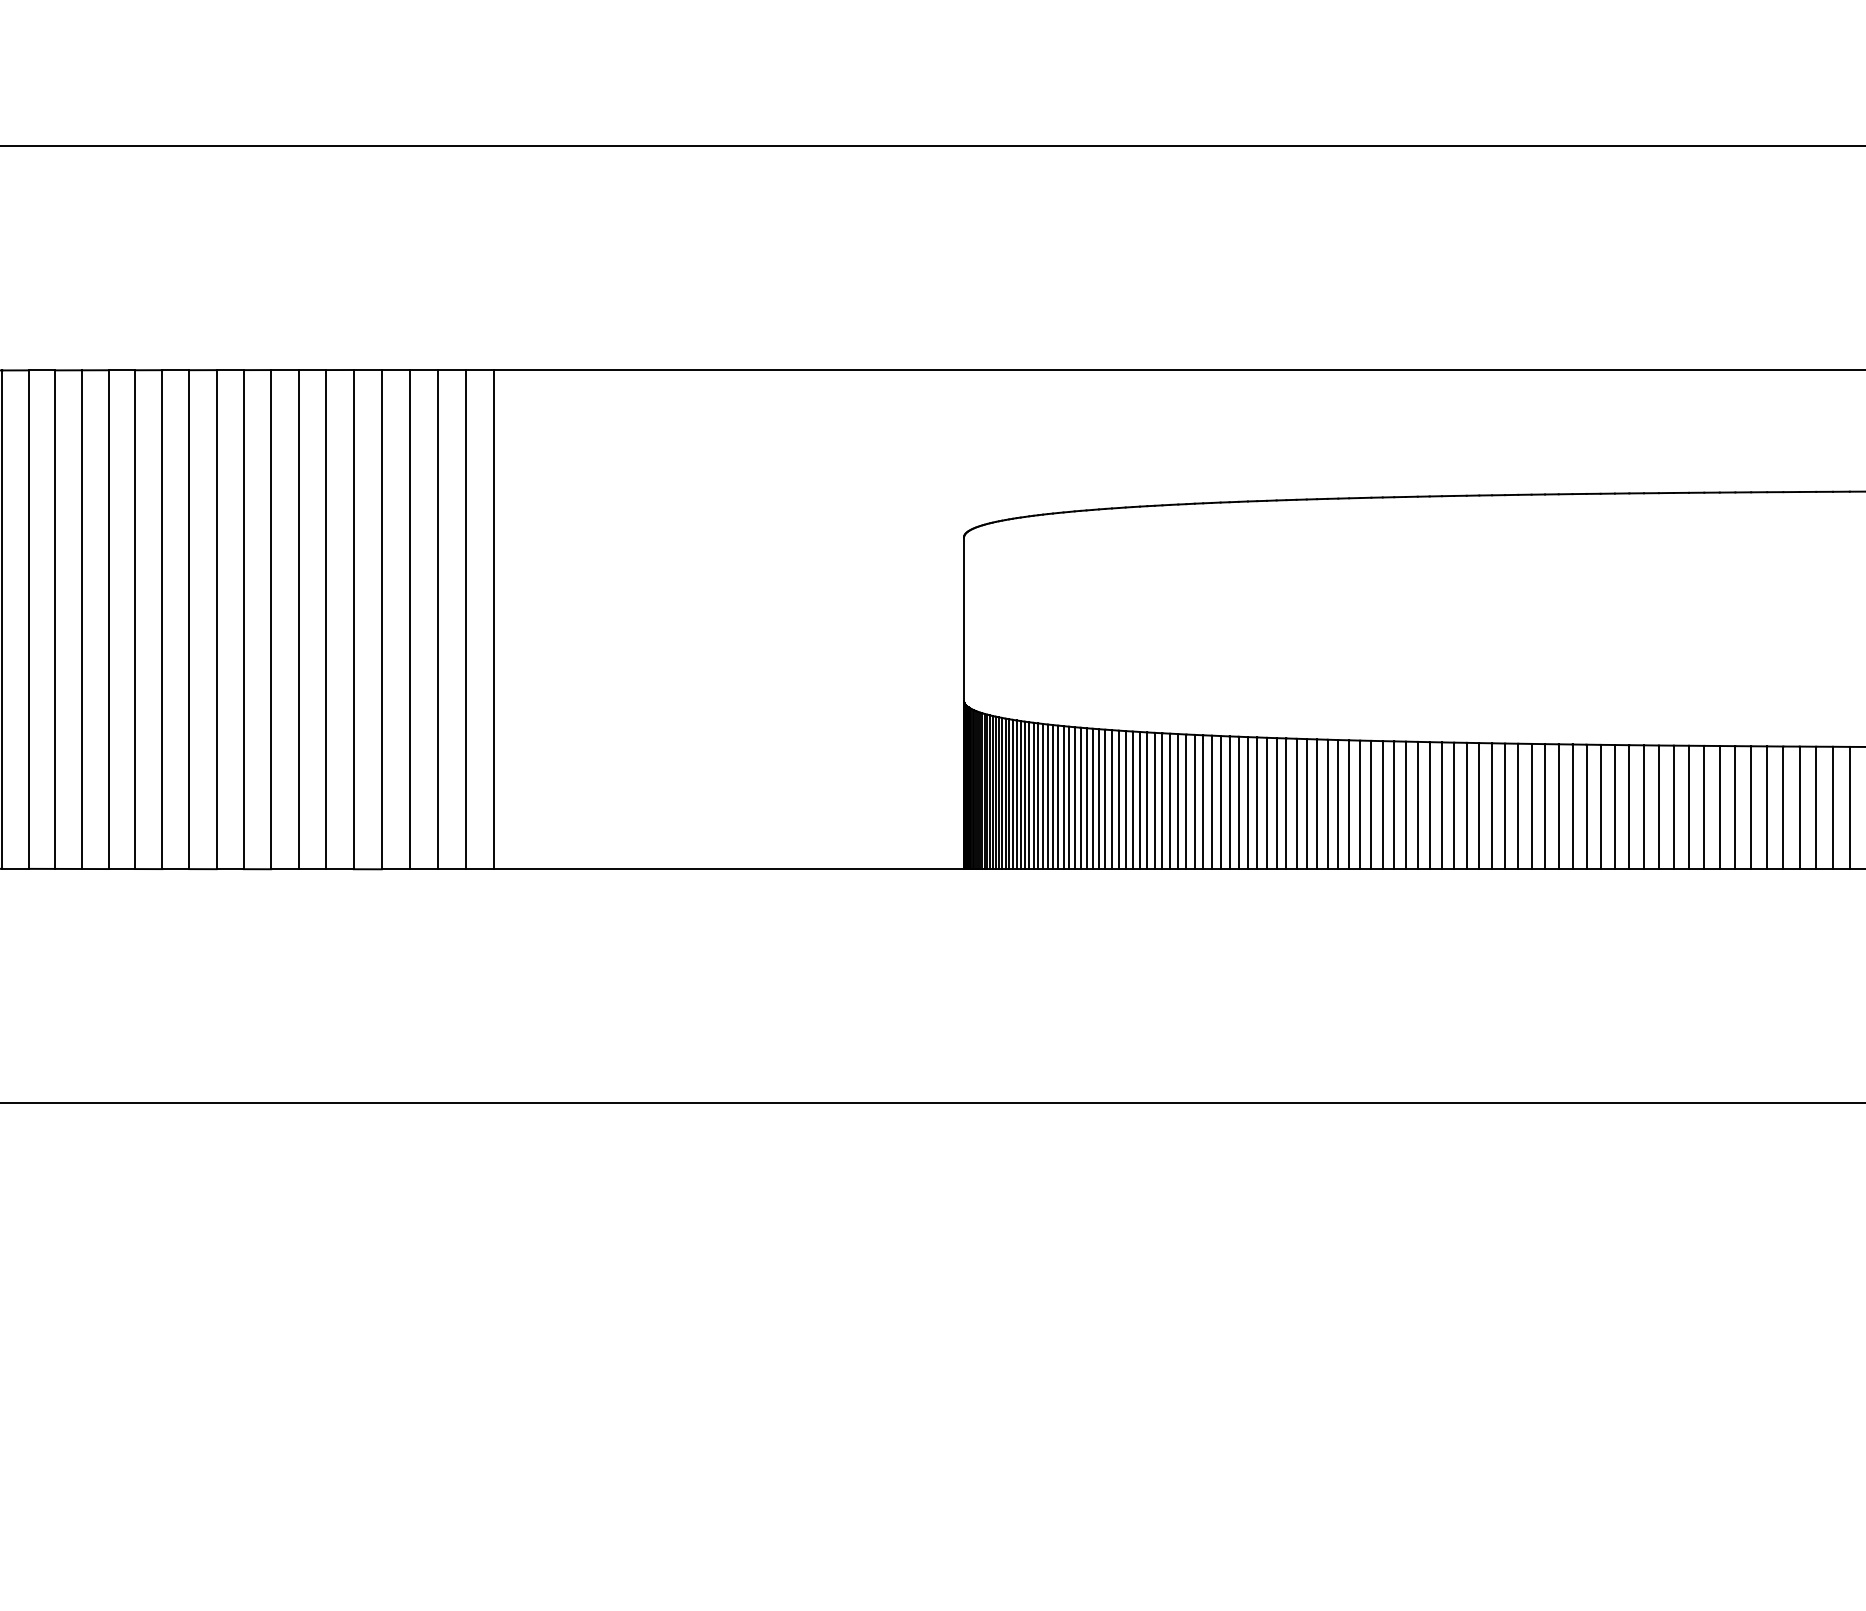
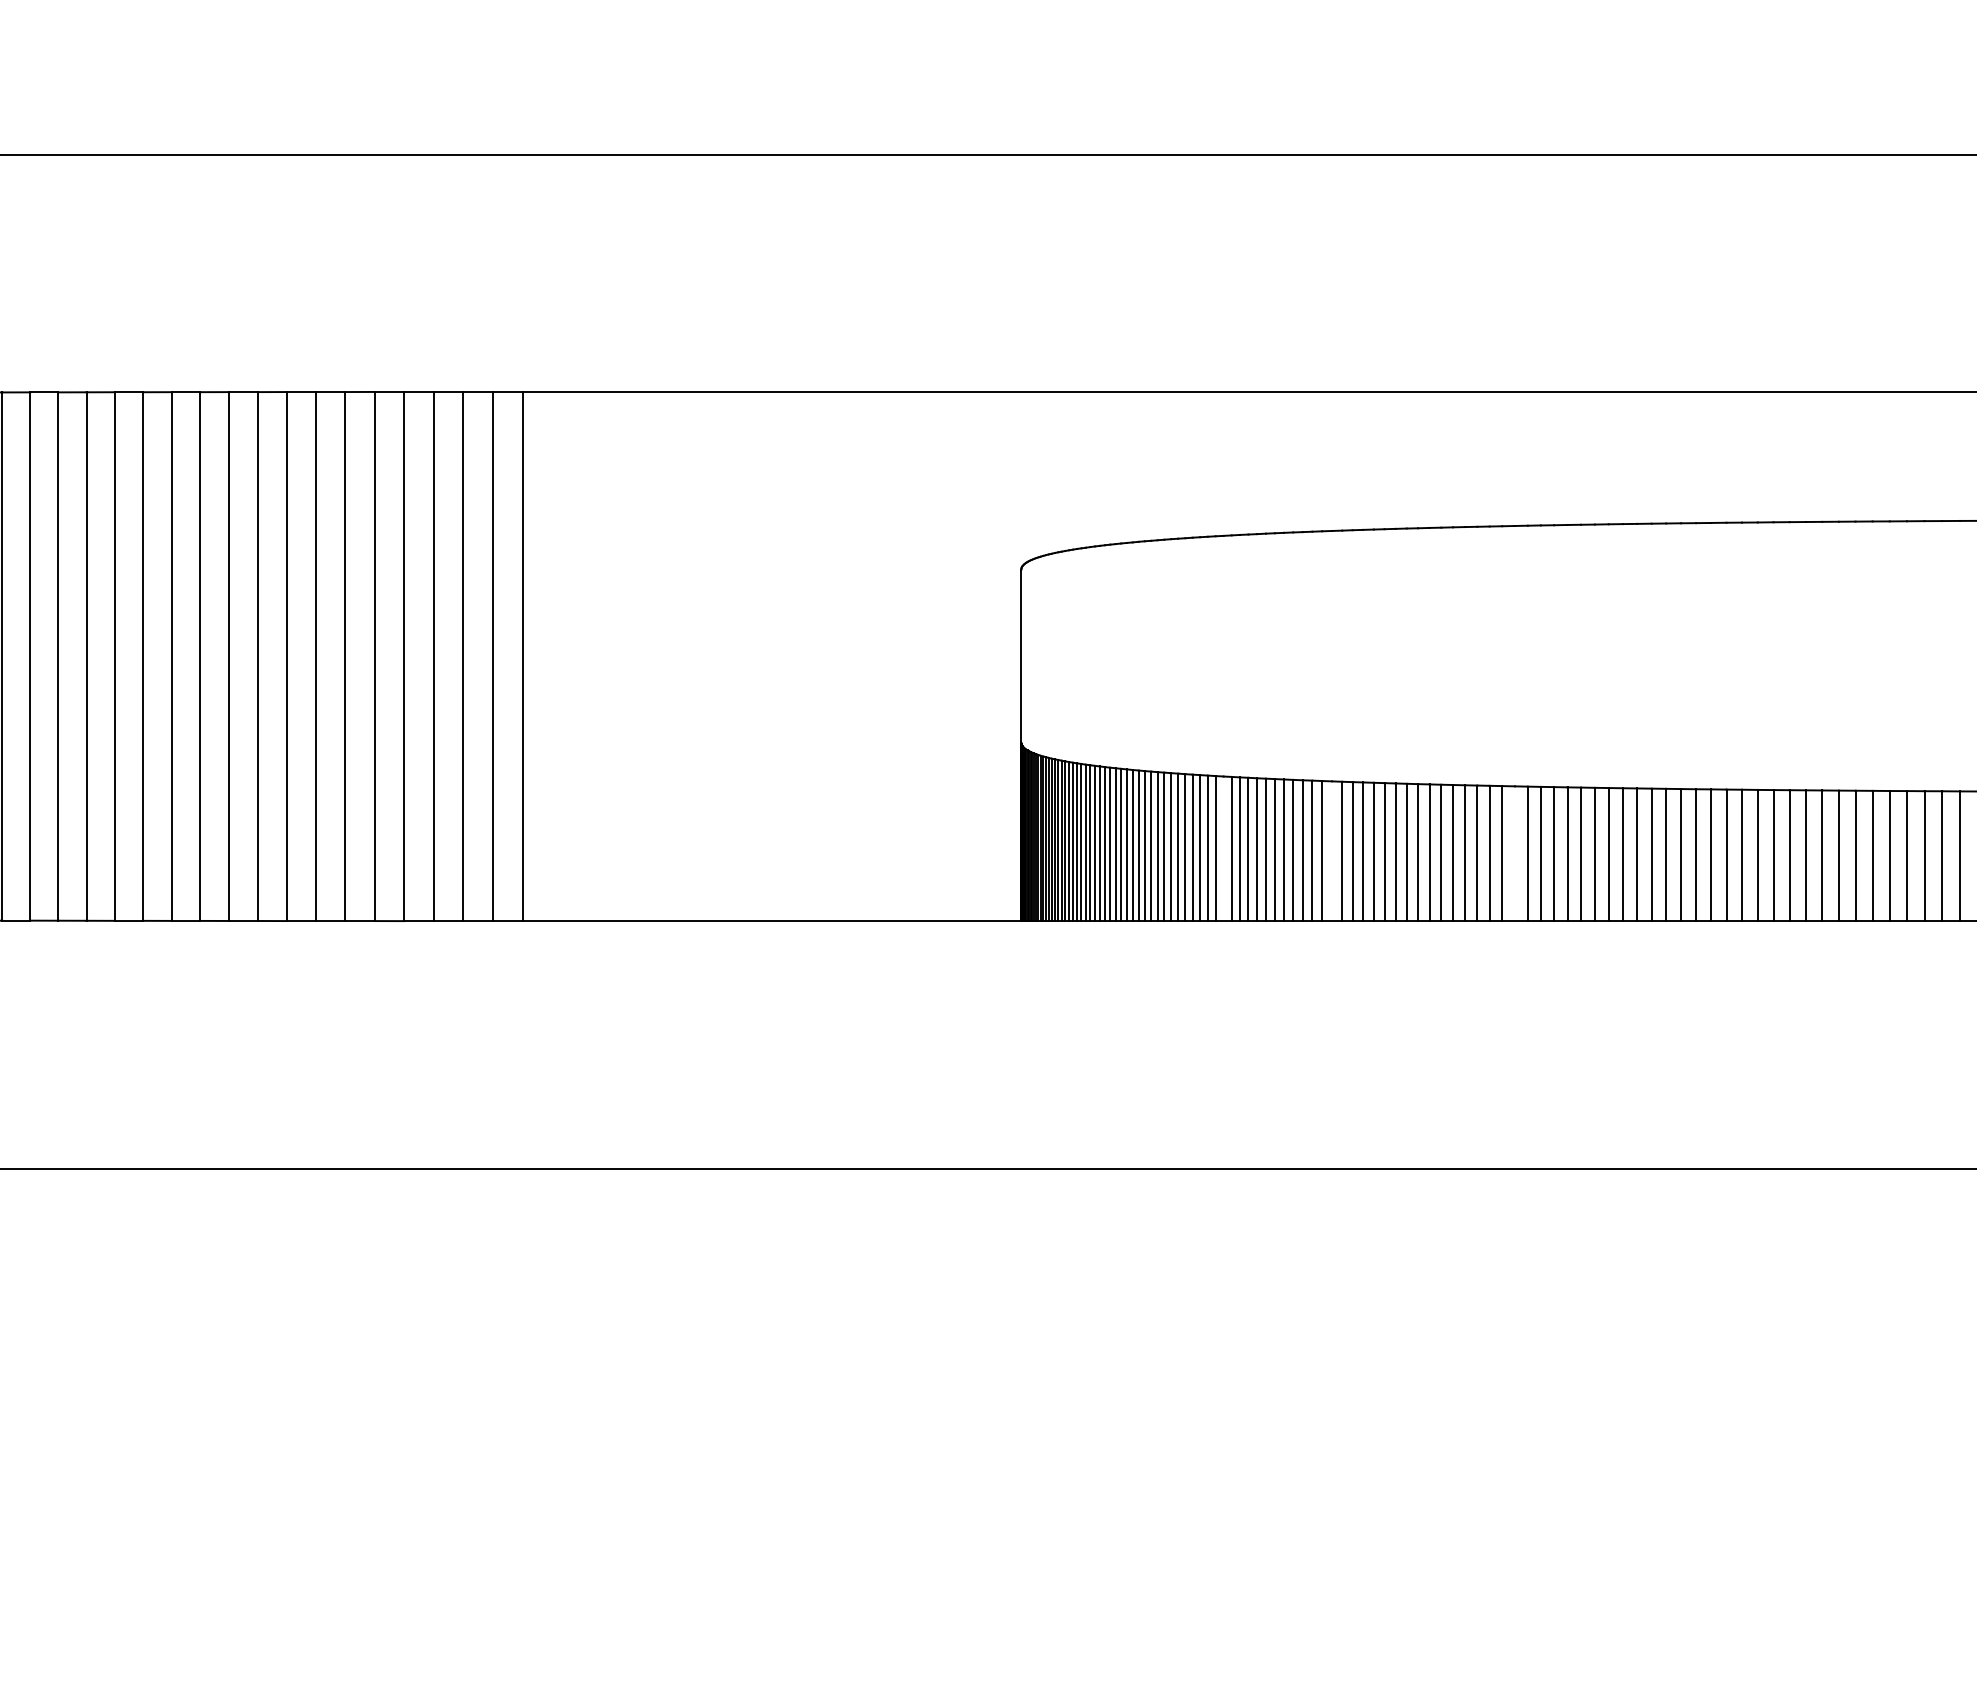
line: (1154, 800) -> (1223, 848), removed
line: (1257, 803) -> (1332, 851), removed
line: (1429, 805) -> (1514, 853), removed

